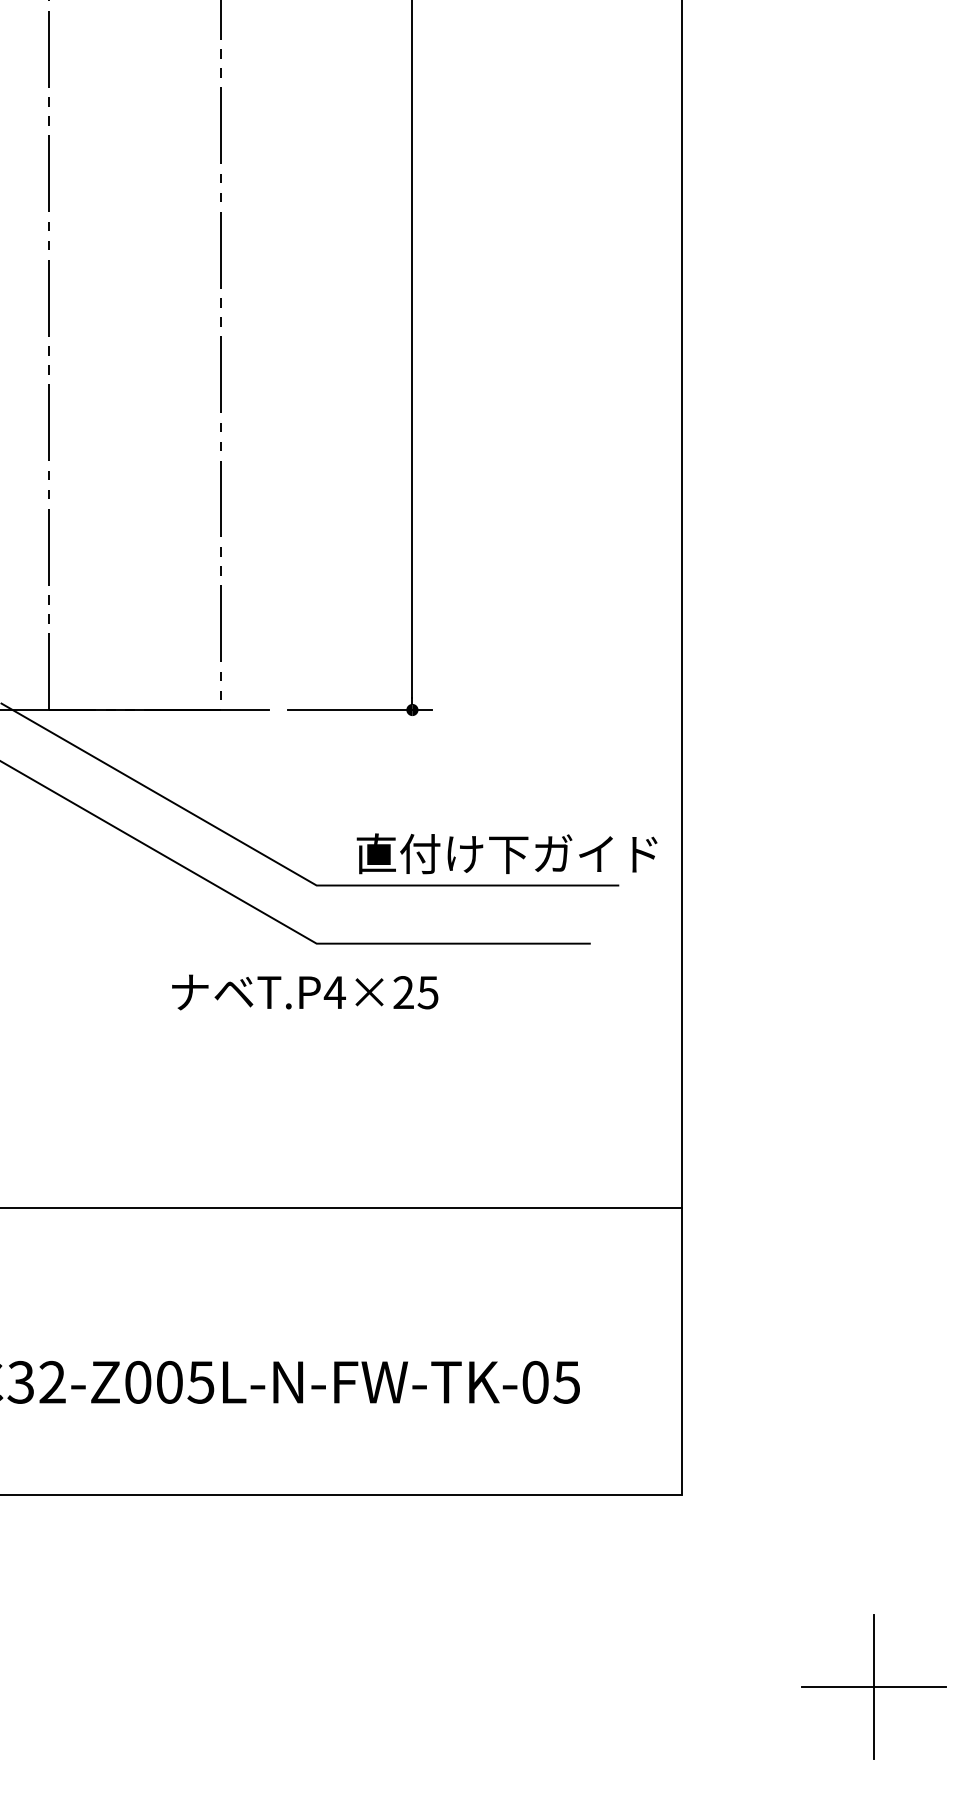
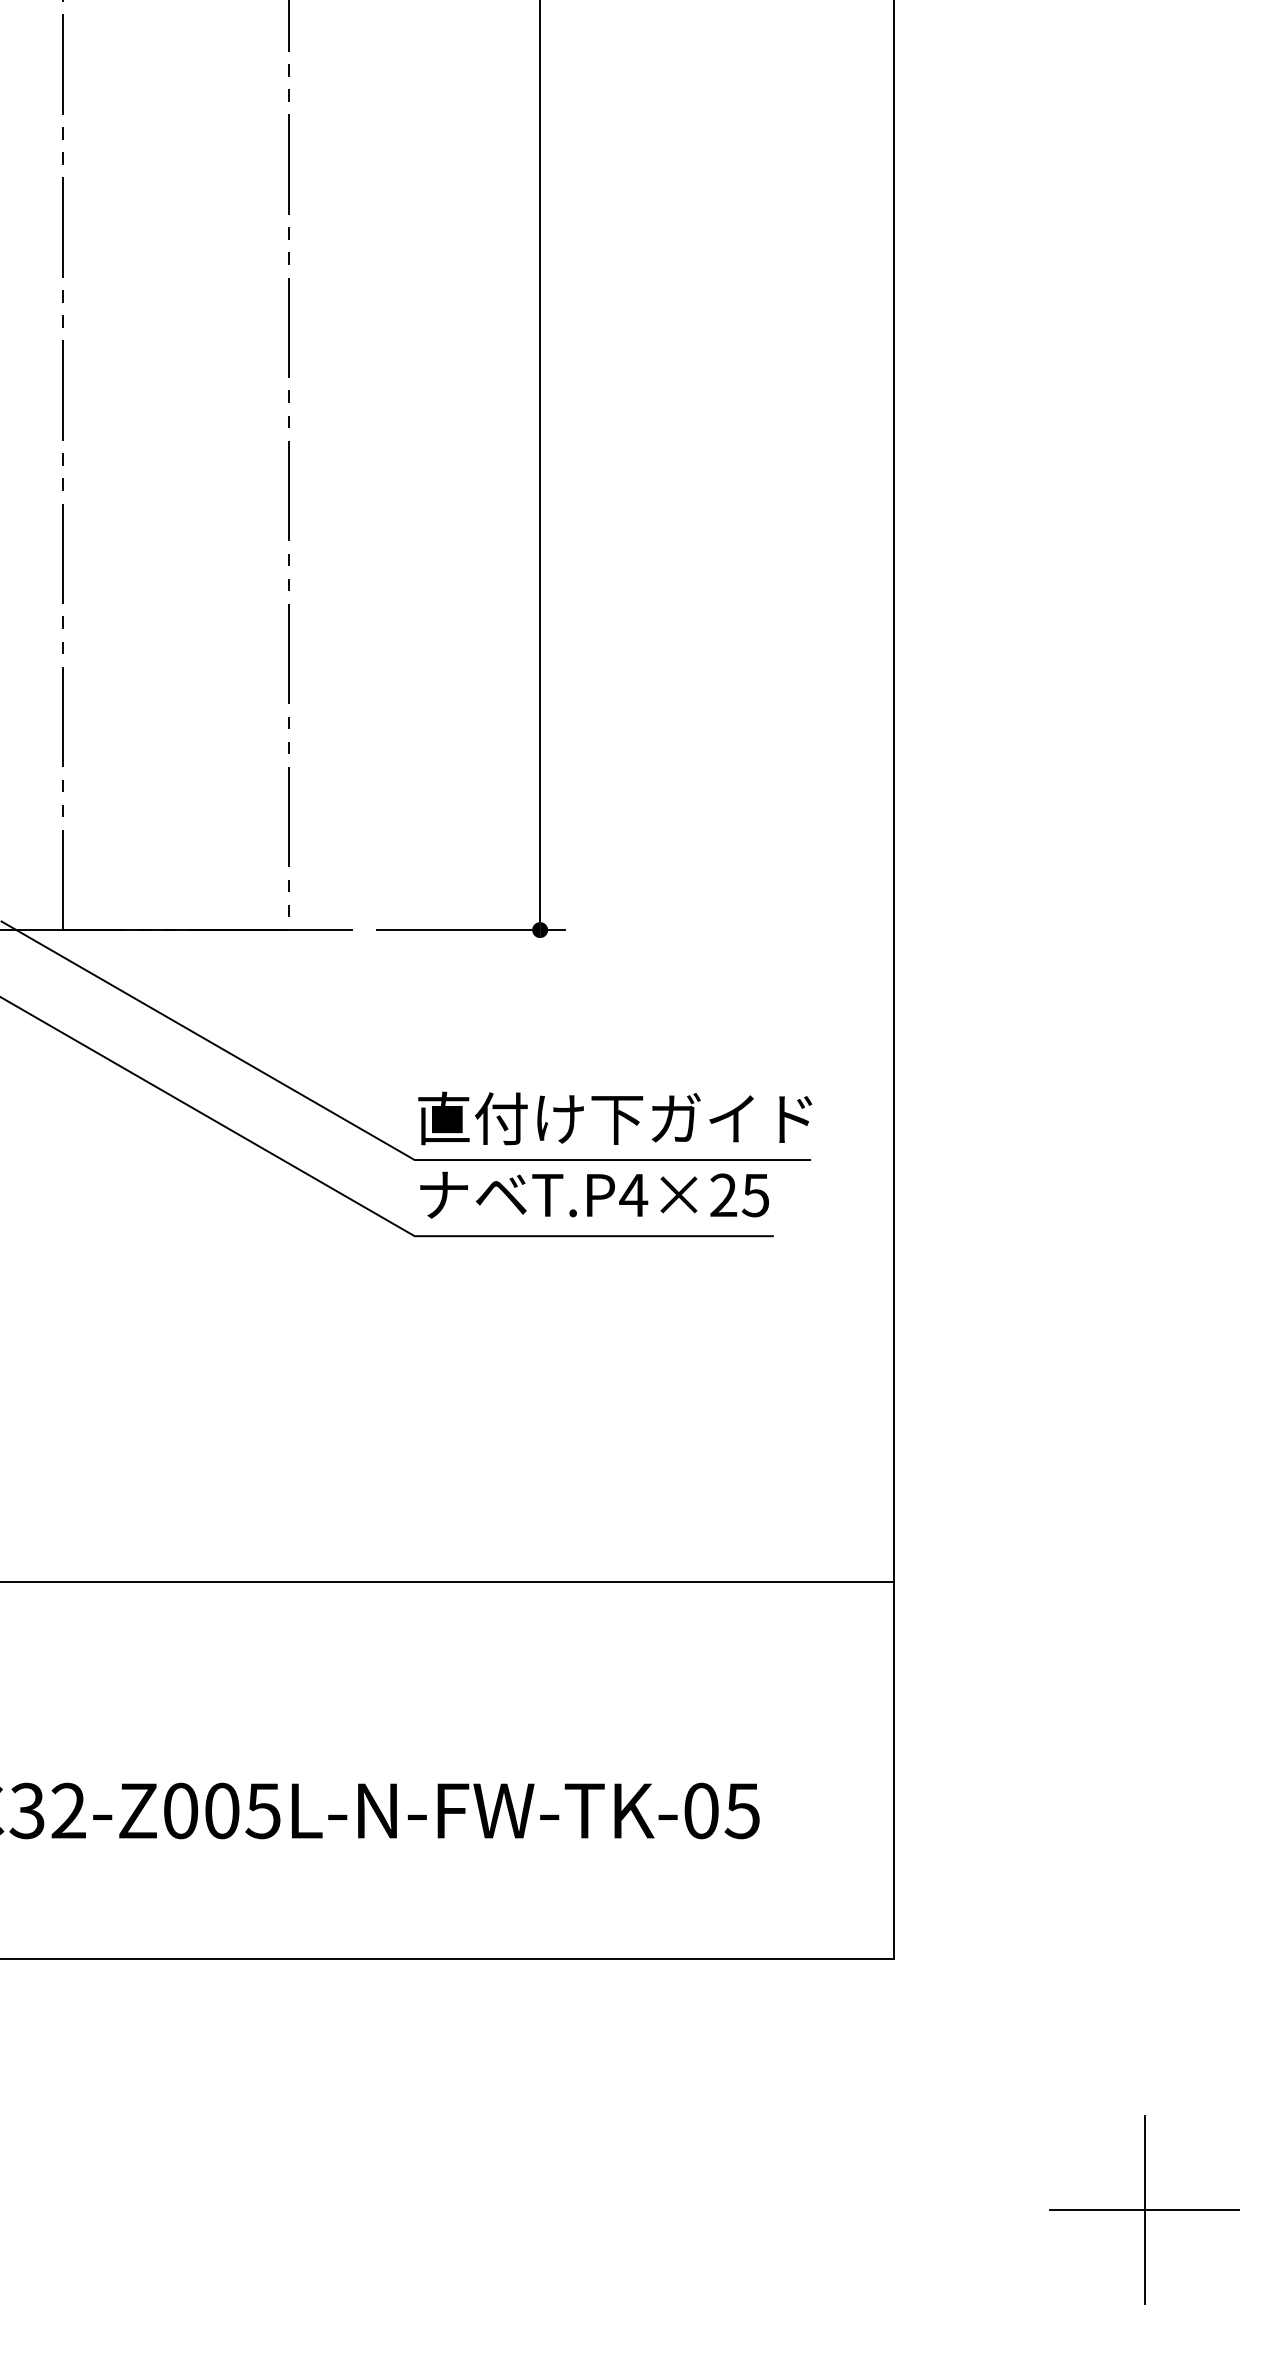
text: (507, 853) -> (615, 1118), moved
text: (305, 991) -> (594, 1194), moved

